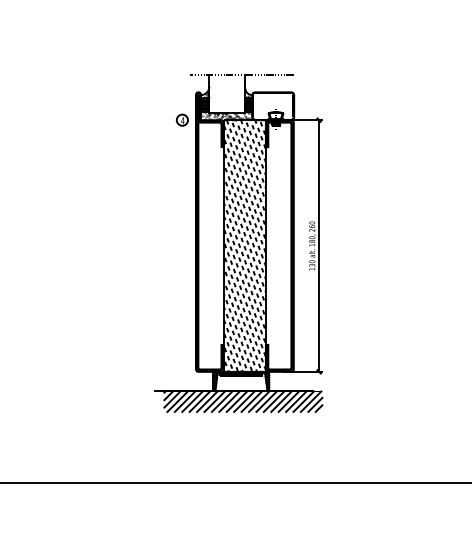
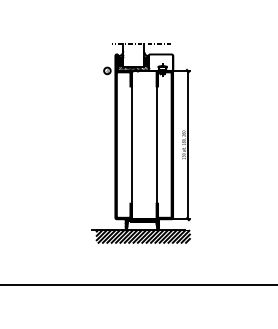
hatch: (243, 245) -> (143, 144), removed

